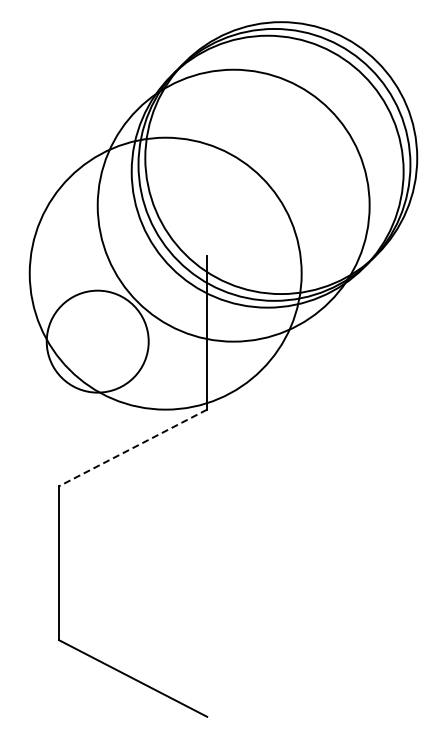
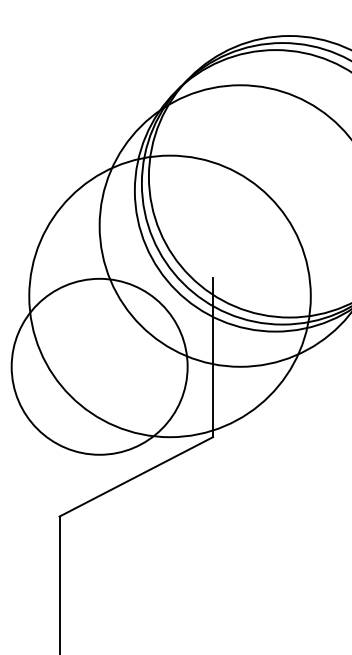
circle: (97, 341) -> (99, 366), size x1.67
line: (132, 448) -> (135, 477), dashed -> solid

